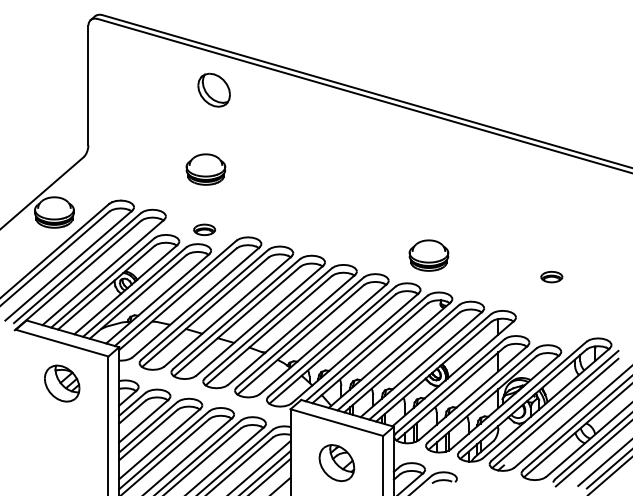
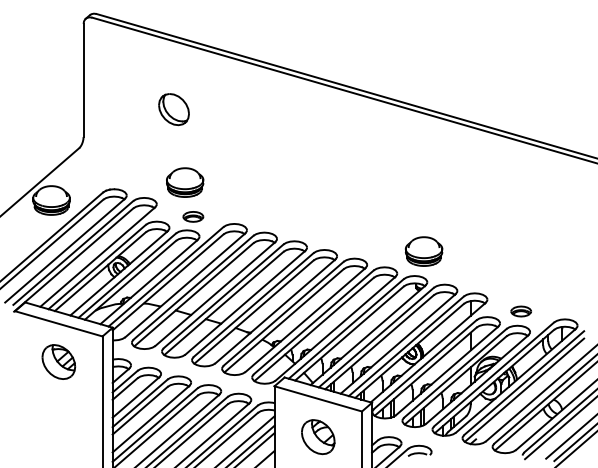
part: (213, 89) -> (173, 108), moved
part: (205, 169) -> (184, 182), moved
part: (428, 255) -> (423, 251), moved
part: (551, 276) -> (520, 310), moved

